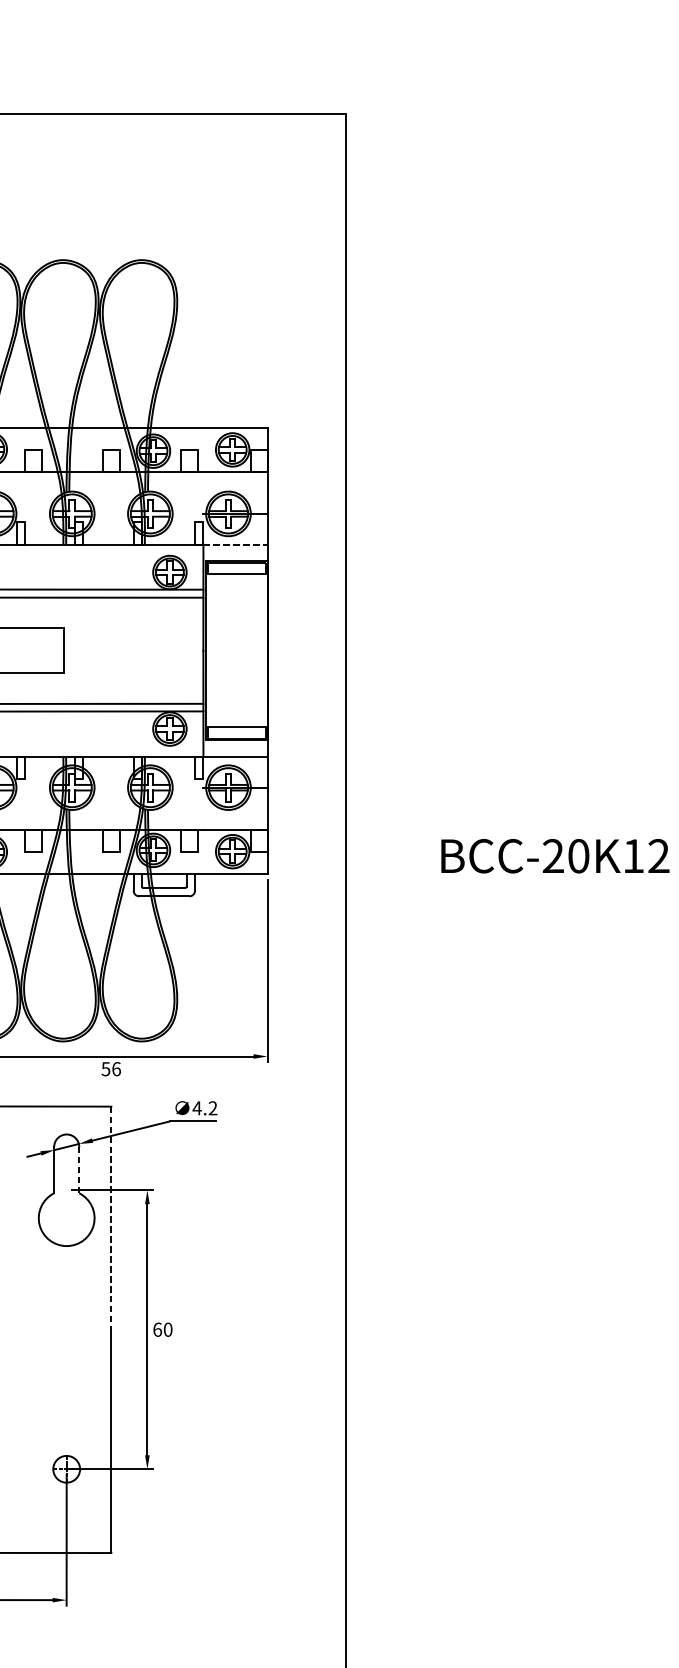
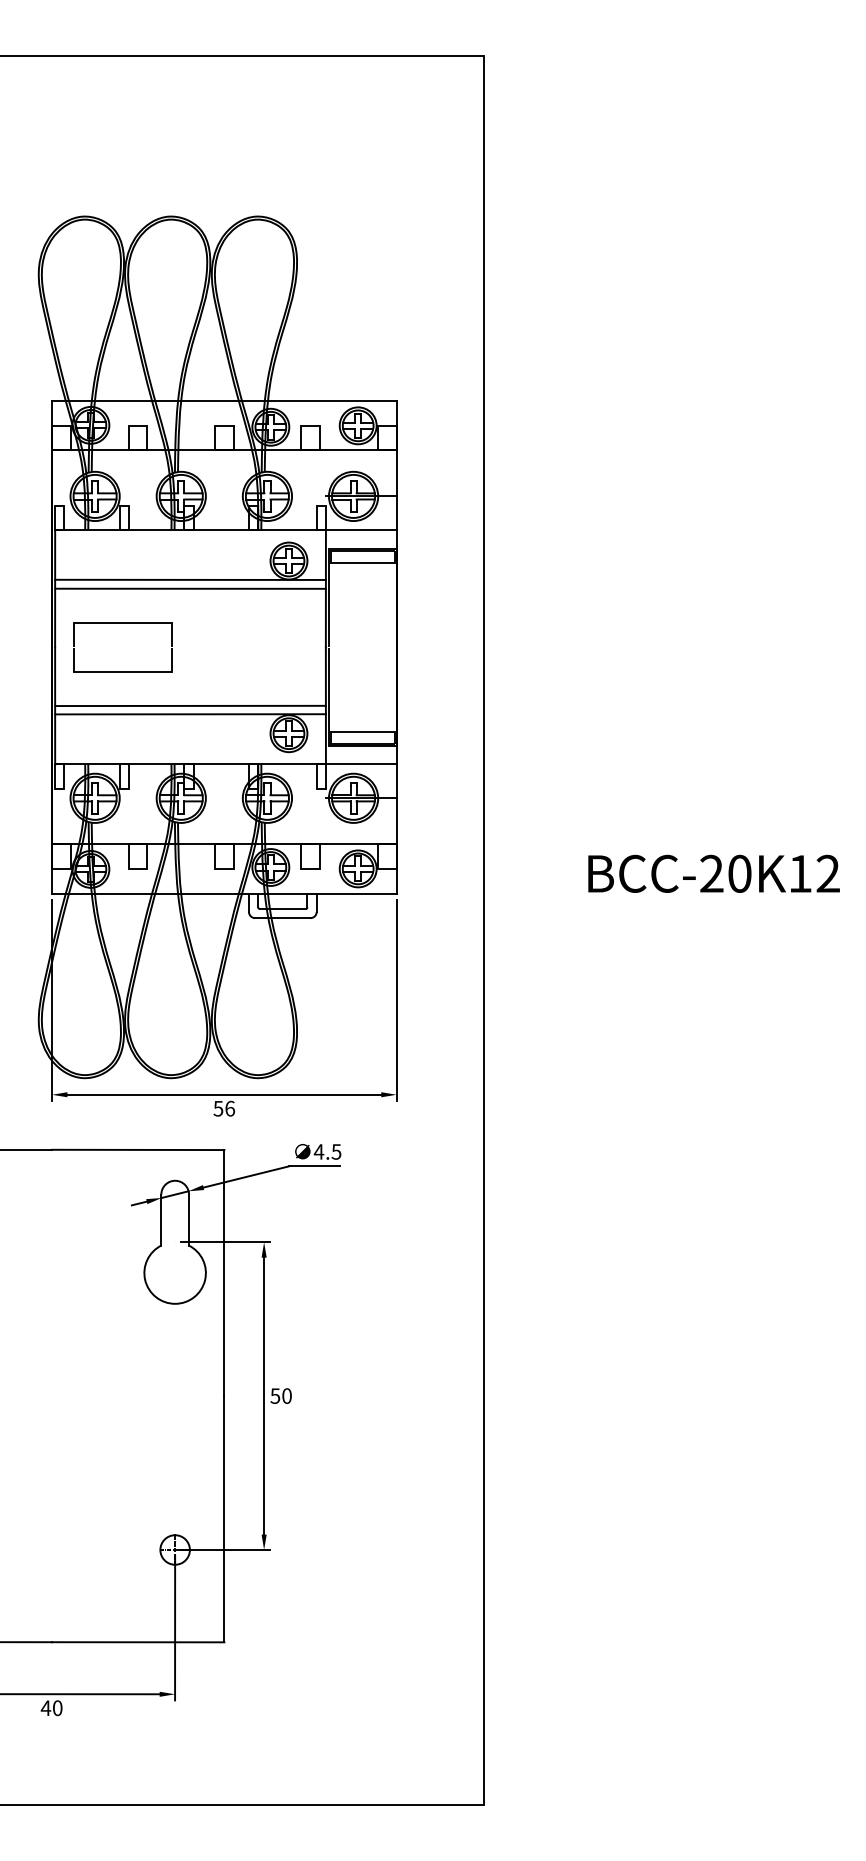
line: (235, 544) -> (361, 530), dashed -> solid
text: (213, 1107) -> (336, 1151), 4.2 -> 4.5
line: (79, 1170) -> (189, 1220), dashed -> solid
line: (111, 1218) -> (224, 1273), dashed -> solid
text: (157, 1329) -> (275, 1395), 60 -> 50

